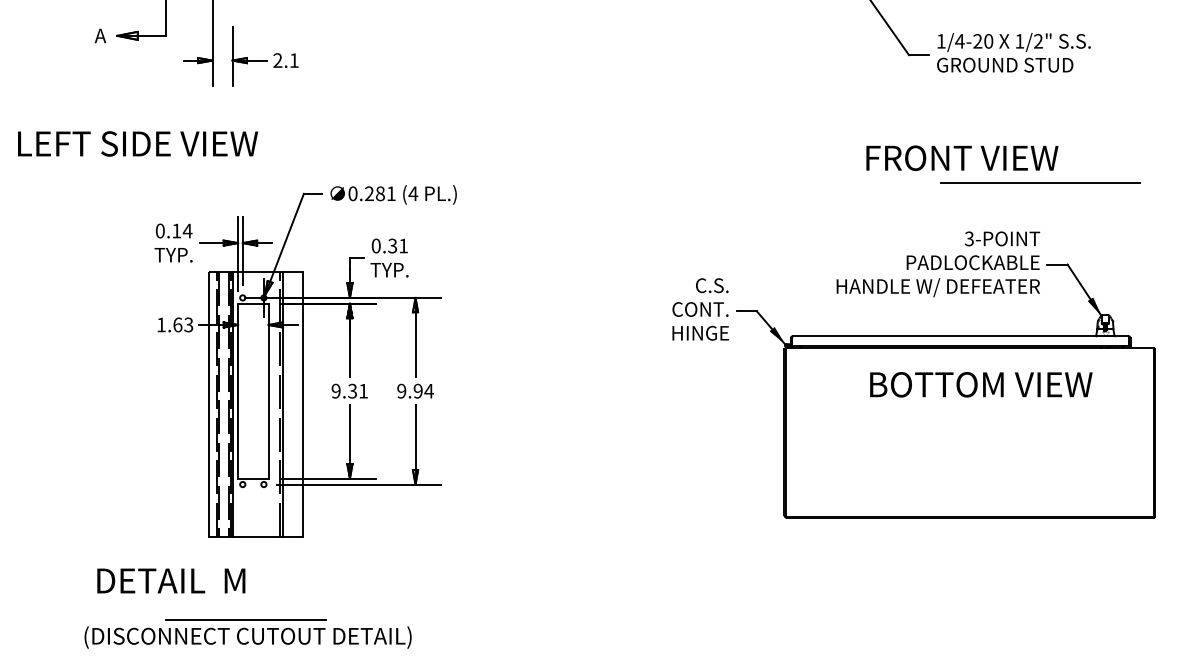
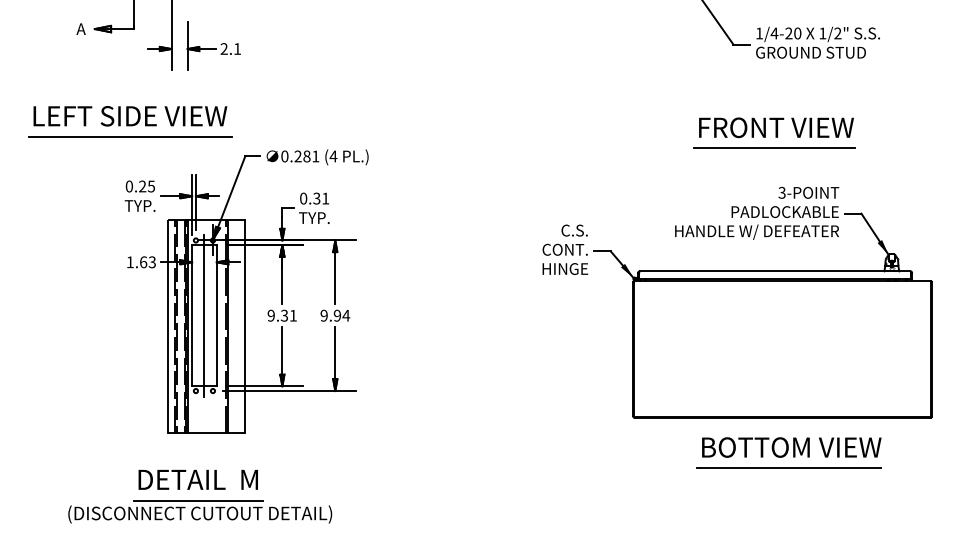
text: (138, 144) -> (130, 116), moved
line: (161, 169) -> (130, 136), added
line: (1040, 182) -> (774, 147), moved
text: (182, 231) -> (147, 186), 0.14 -> 0.25
text: (980, 384) -> (791, 447), moved
line: (253, 390) -> (204, 315), added
line: (978, 579) -> (789, 467), added
text: (170, 580) -> (197, 479), moved

